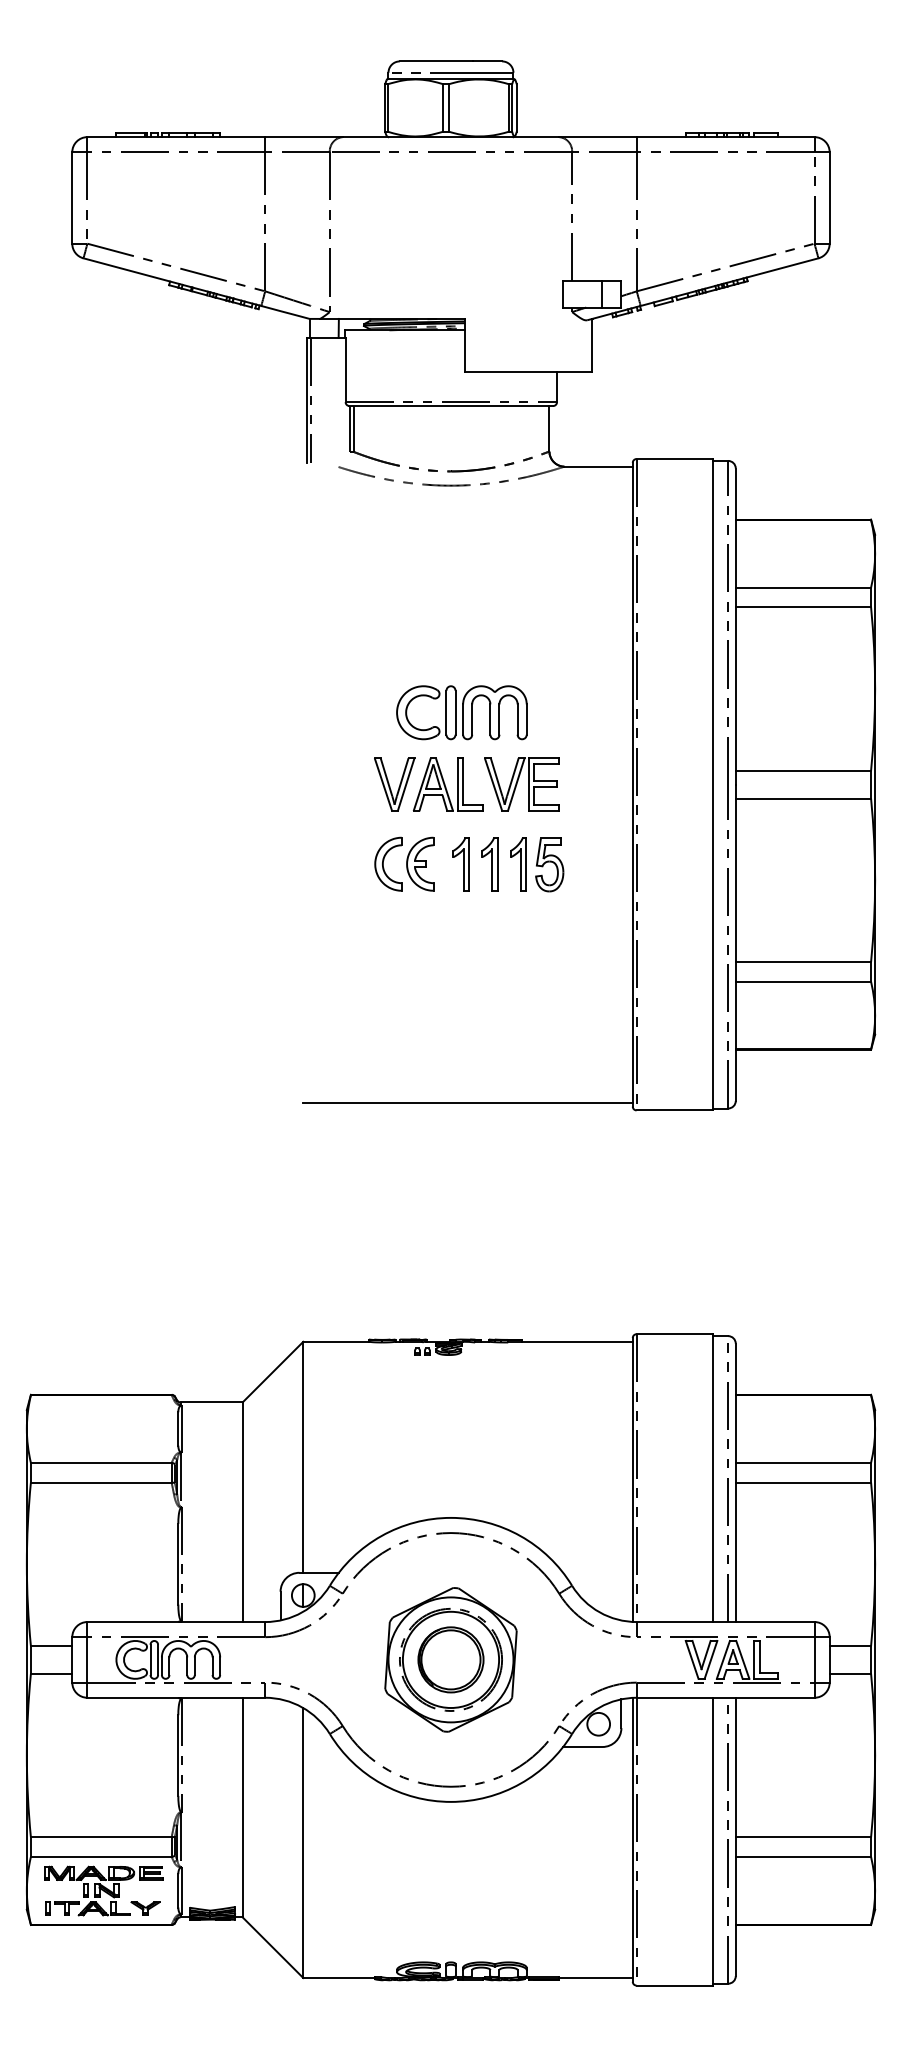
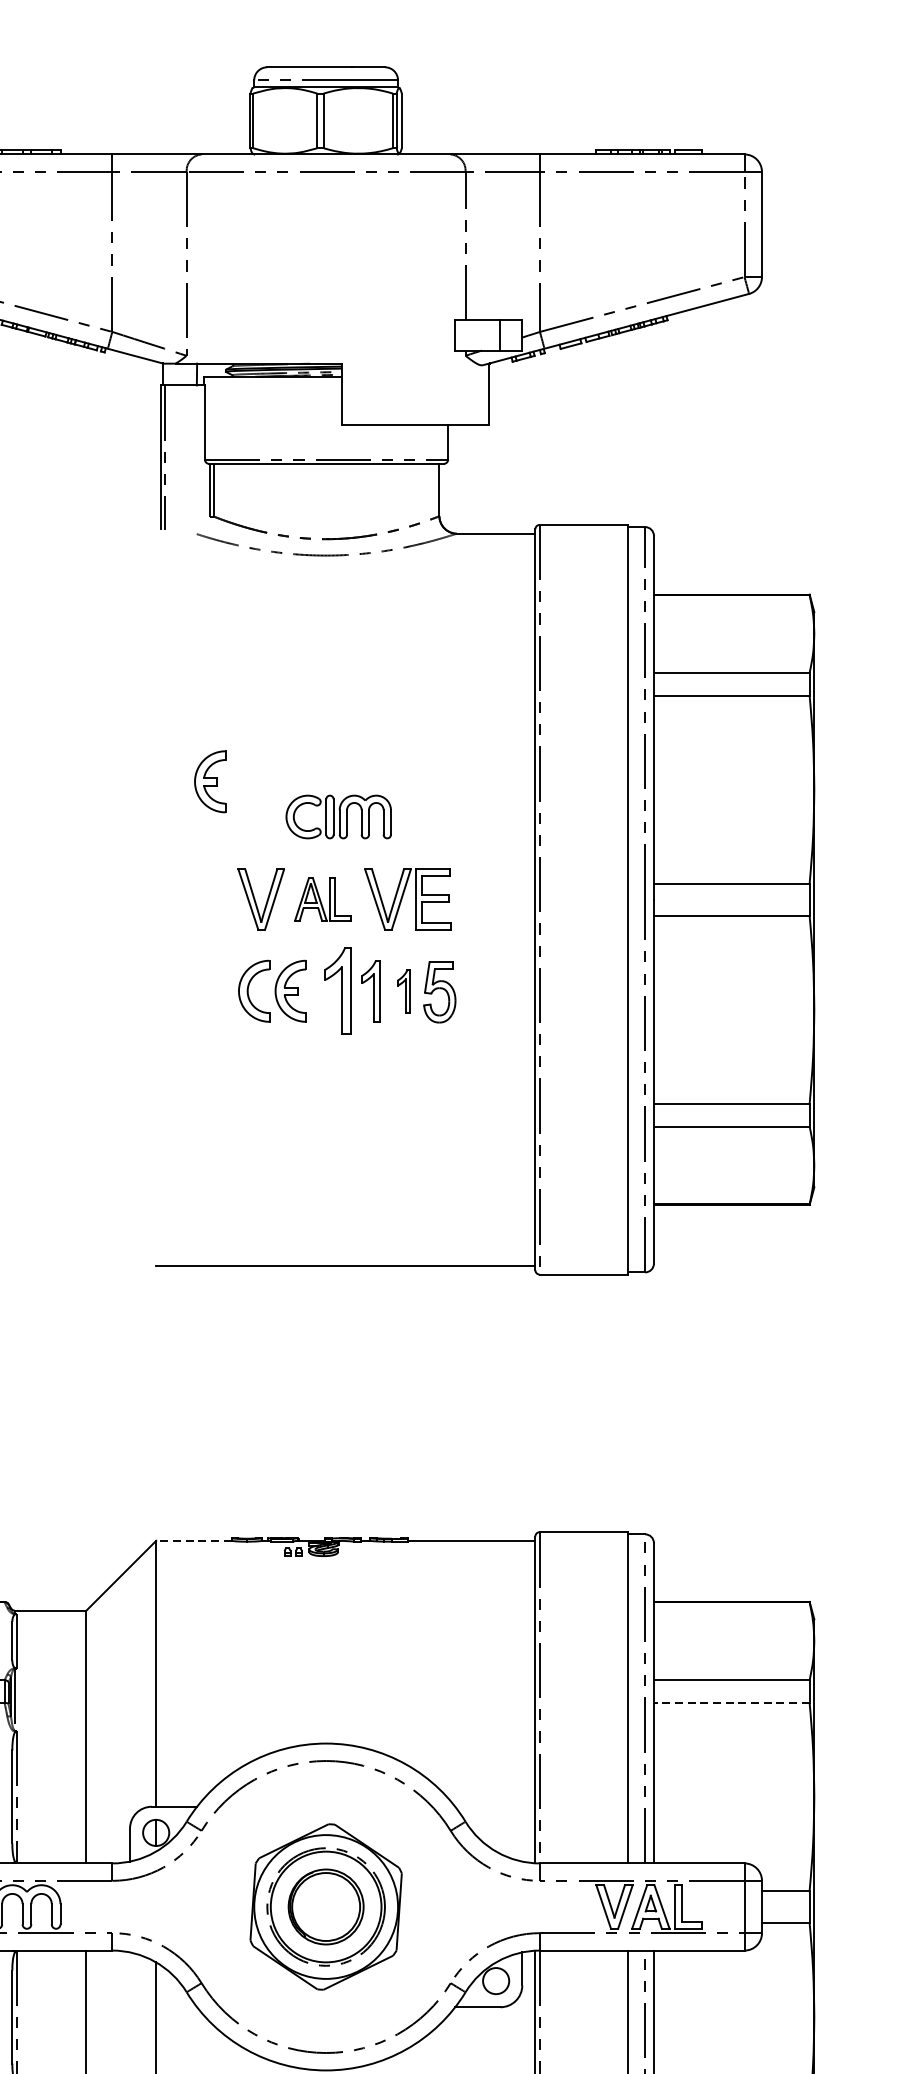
part: (350, 681) -> (210, 780), added
part: (461, 712) -> (338, 816), size x0.7
part: (447, 784) -> (322, 899), size x0.7
part: (460, 864) -> (337, 991), size x1.4
part: (518, 864) -> (403, 991), size x0.7
line: (336, 1341) -> (194, 1540), solid -> dashed
line: (803, 1482) -> (731, 1702), solid -> dashed

